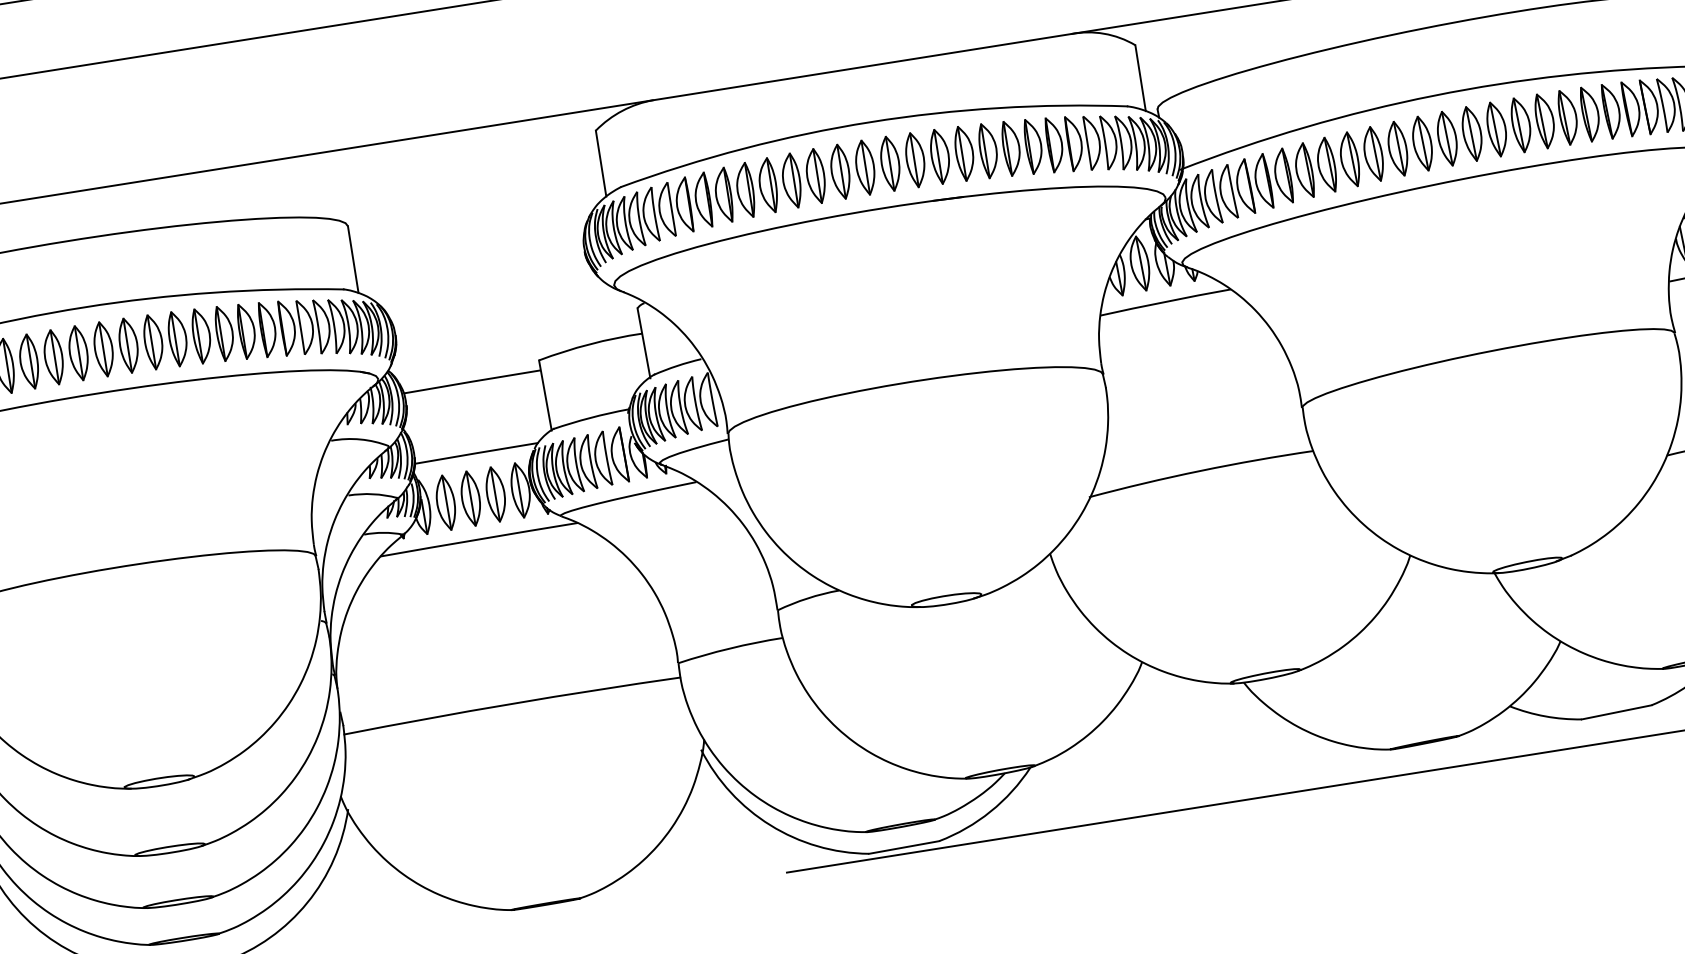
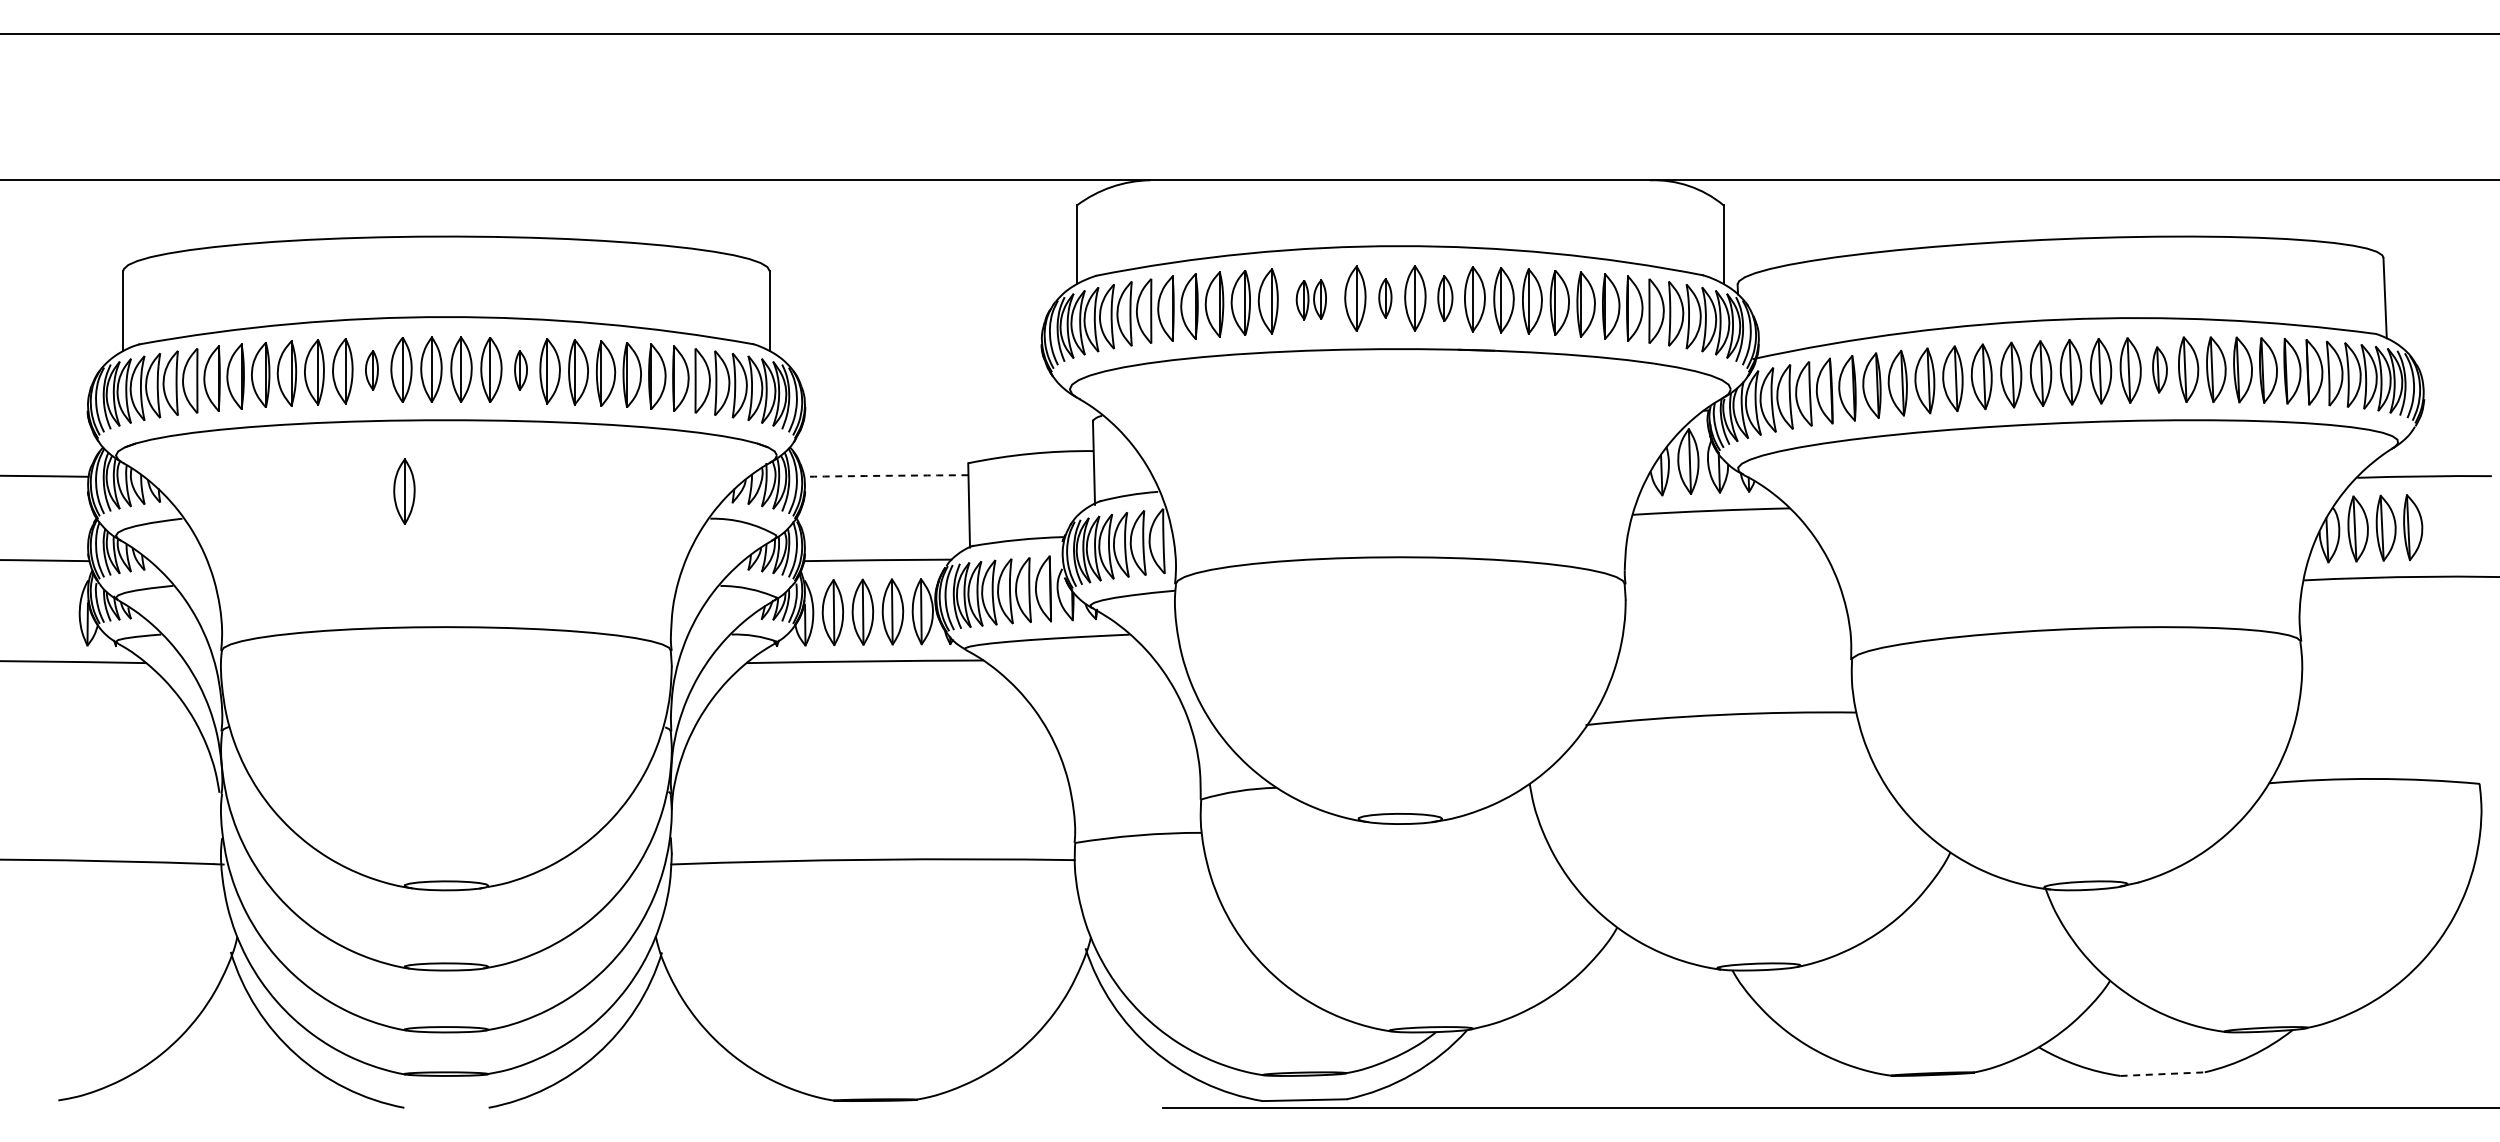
part: (1520, 124) -> (2159, 369), size x0.7
part: (915, 159) -> (1445, 298), size x0.7
part: (865, 167) -> (1385, 298), size x0.6
part: (803, 178) -> (1311, 299), size x0.6
part: (153, 342) -> (520, 370), size x0.6
part: (28, 361) -> (371, 370), size x0.6
arc: (472, 381) -> (886, 475), solid -> dashed
part: (72, 458) -> (404, 491), added
line: (1617, 712) -> (2163, 1074), solid -> dashed

